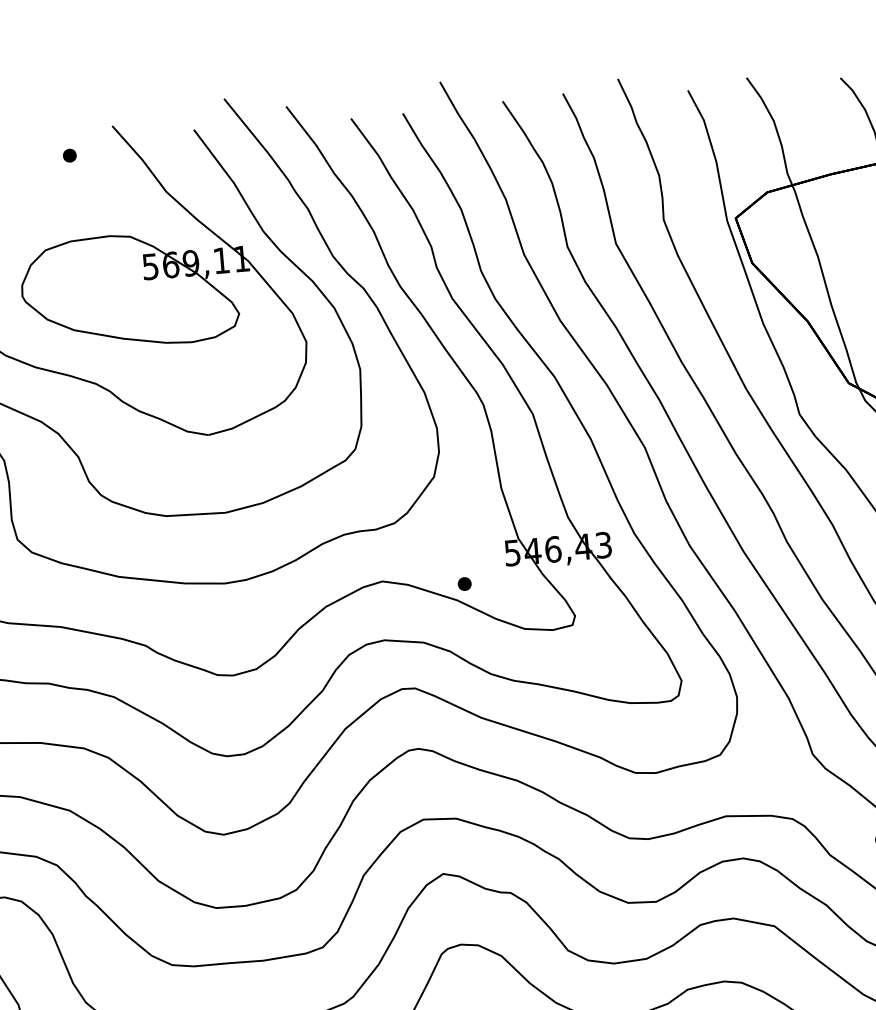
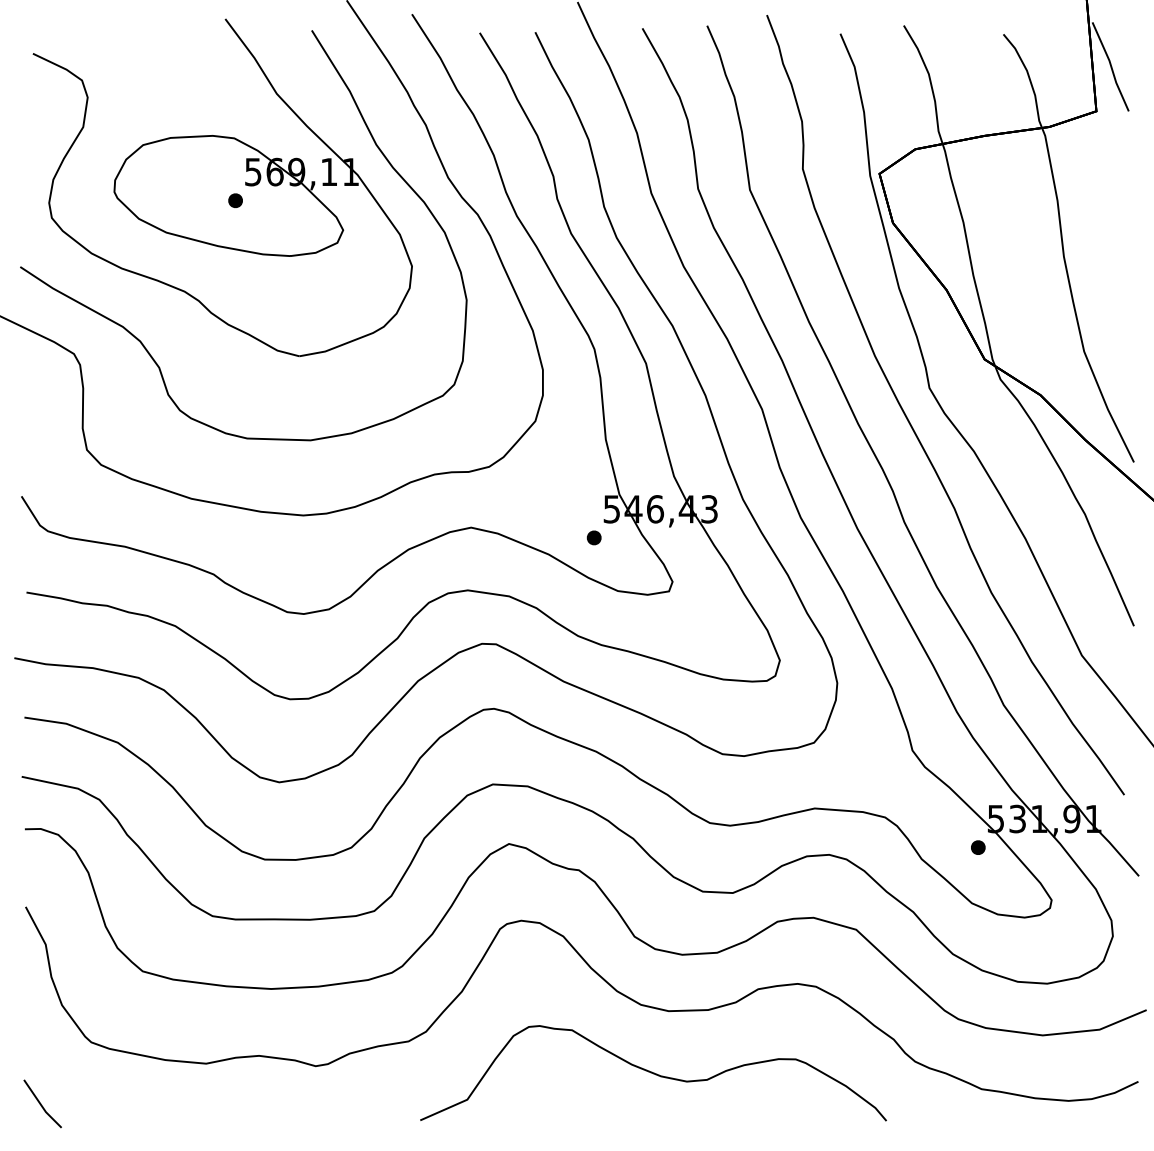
part: (69, 155) -> (235, 200), moved
part: (464, 583) -> (593, 537), moved

